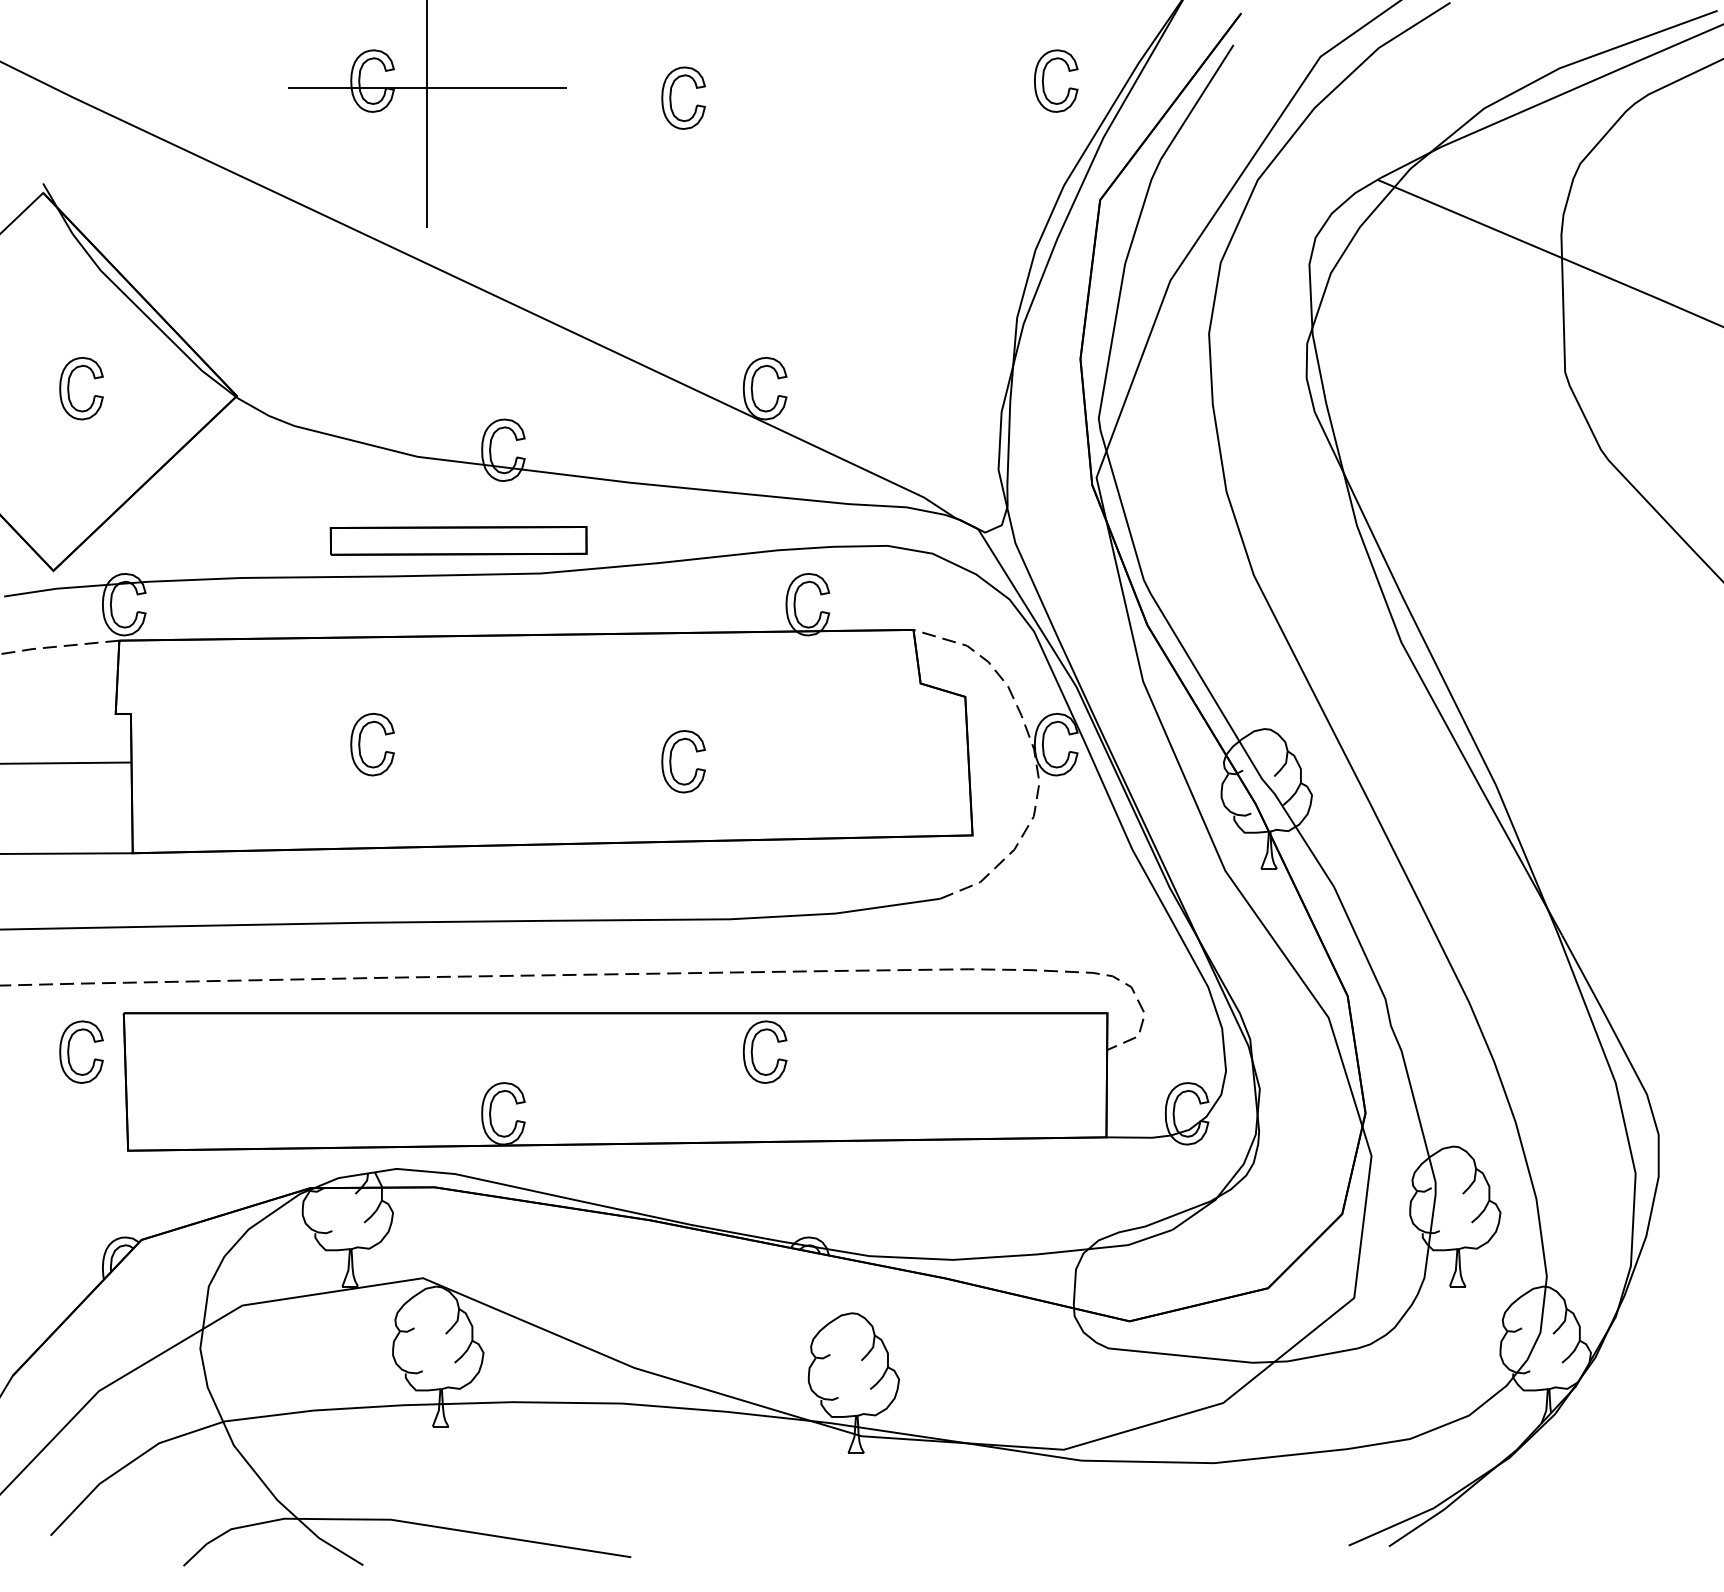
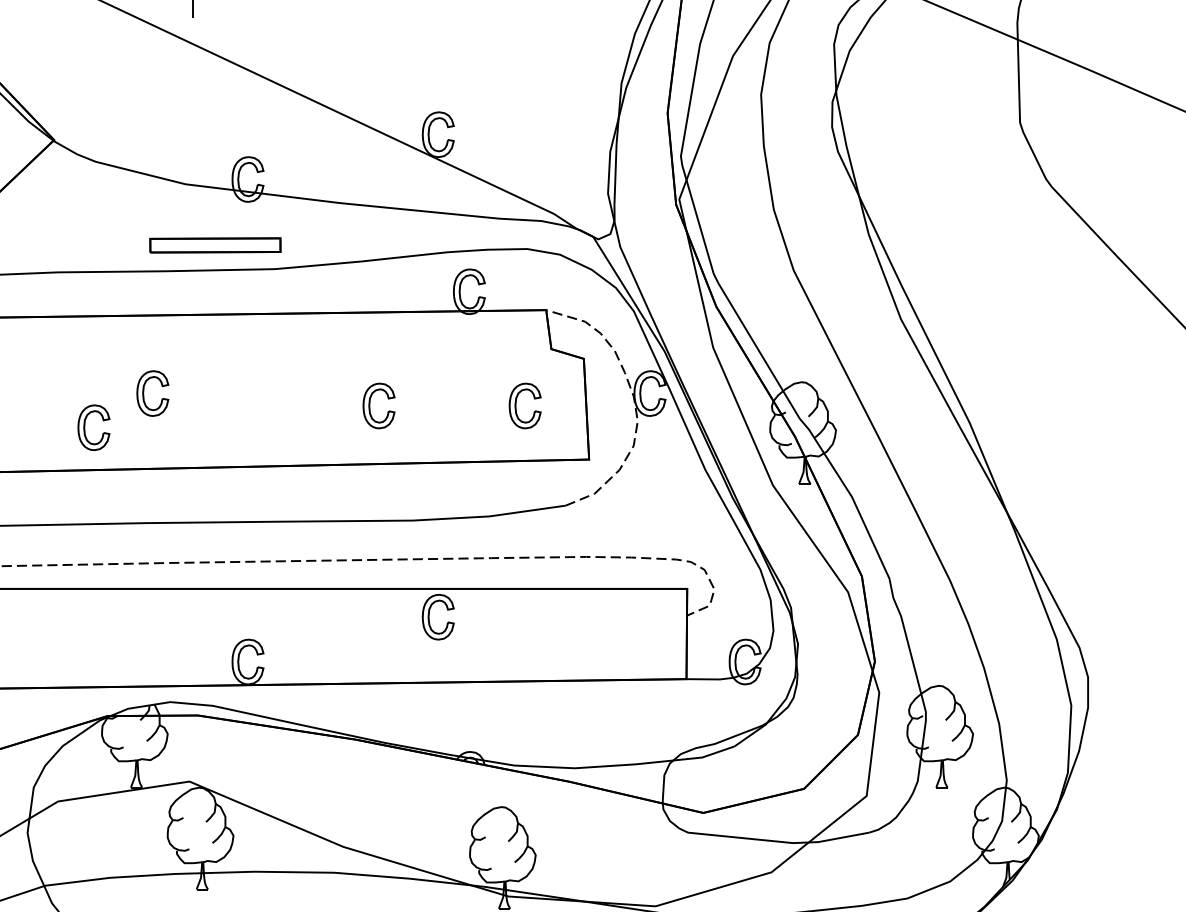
part: (458, 540) -> (215, 245), size x0.7
part: (872, 761) -> (516, 405), added
part: (279, 791) -> (85, 427), added

